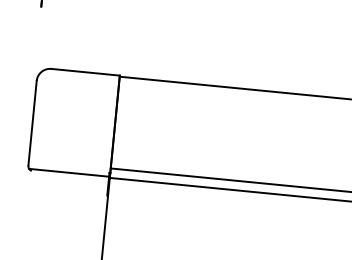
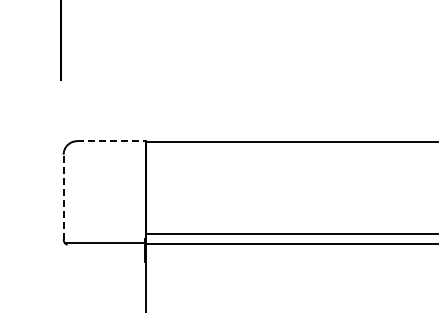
line: (86, 72) -> (112, 141), solid -> dashed
line: (32, 122) -> (63, 196), solid -> dashed

